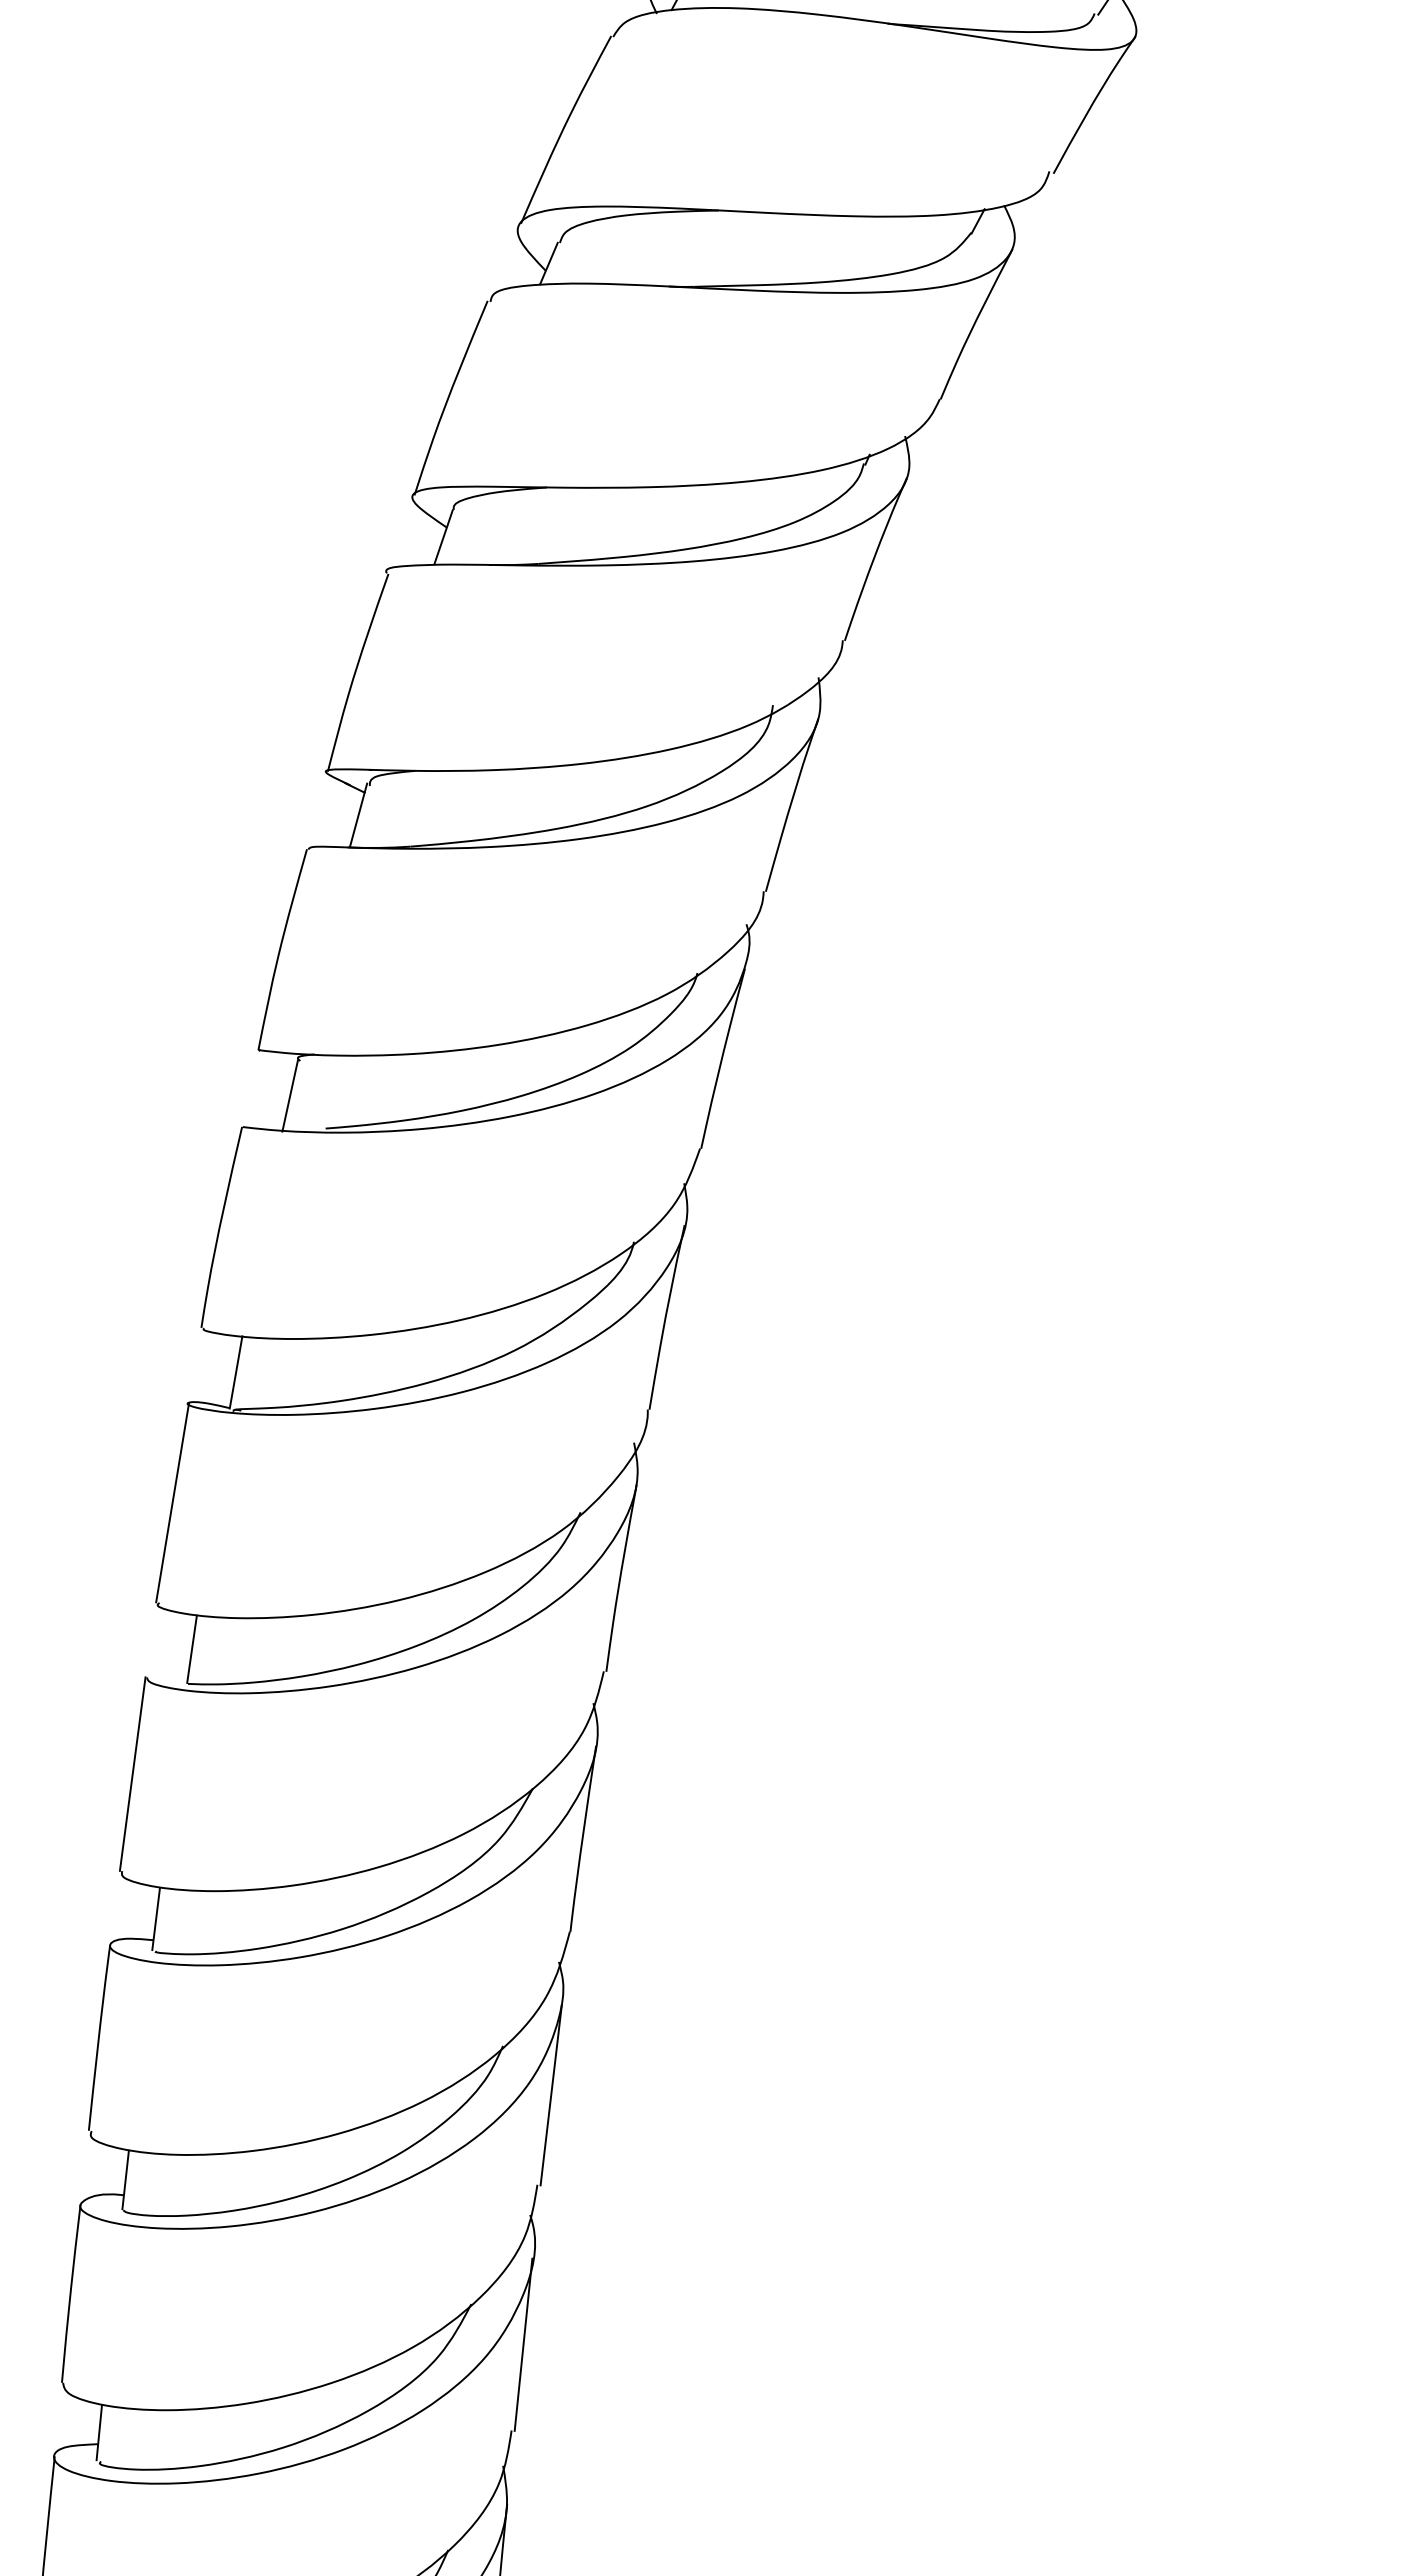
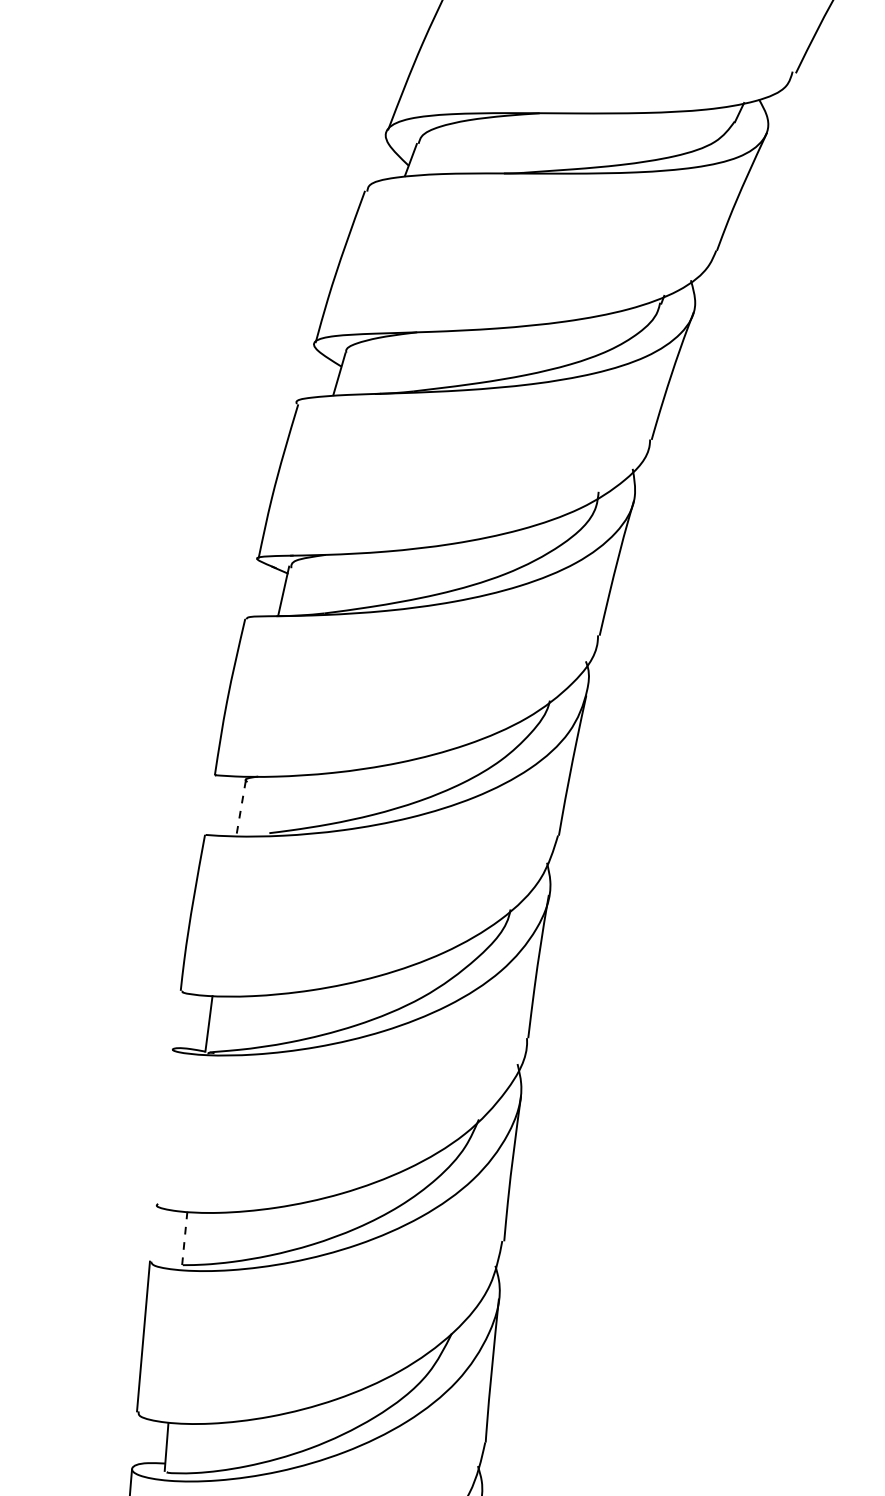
line: (290, 1096) -> (241, 809), solid -> dashed
line: (172, 1502) -> (164, 1126), removed
line: (192, 1648) -> (185, 1237), solid -> dashed

